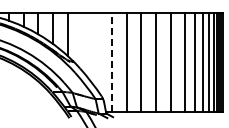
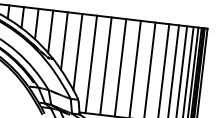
line: (82, 42) -> (64, 41), added
line: (97, 51) -> (78, 51), added
line: (112, 62) -> (91, 64), dashed -> solid

